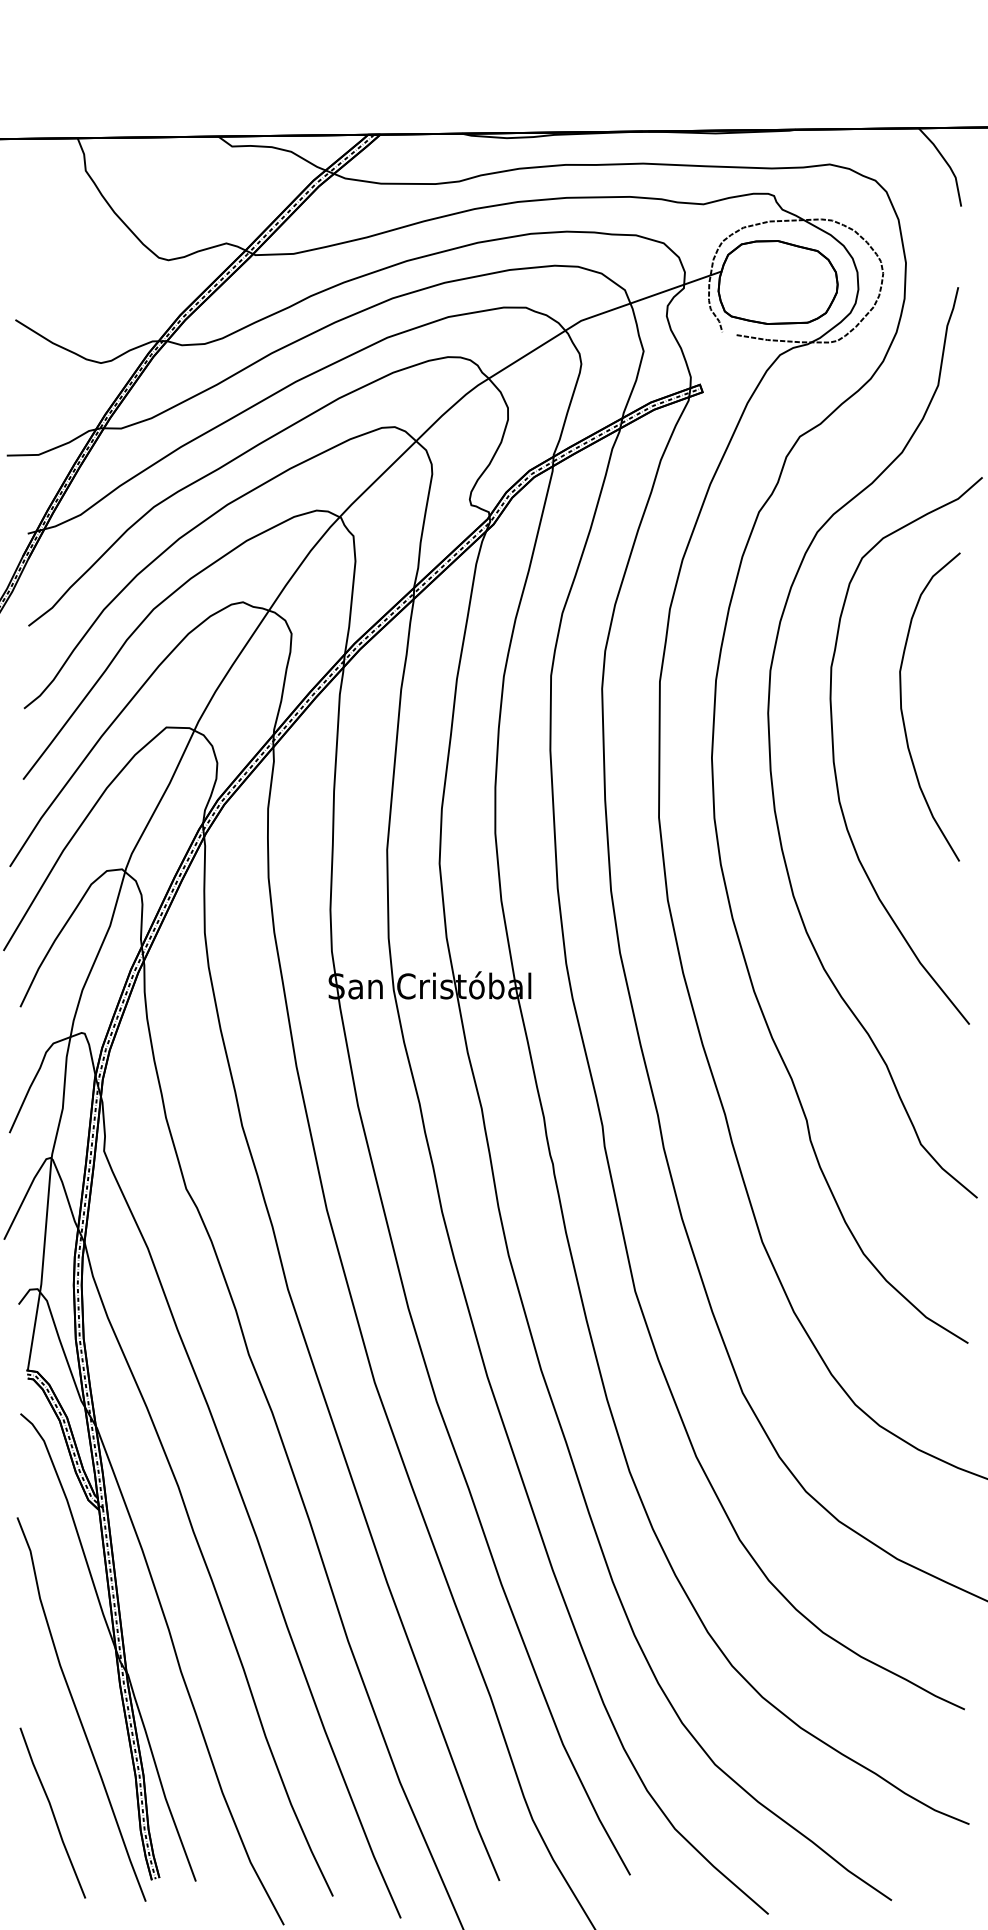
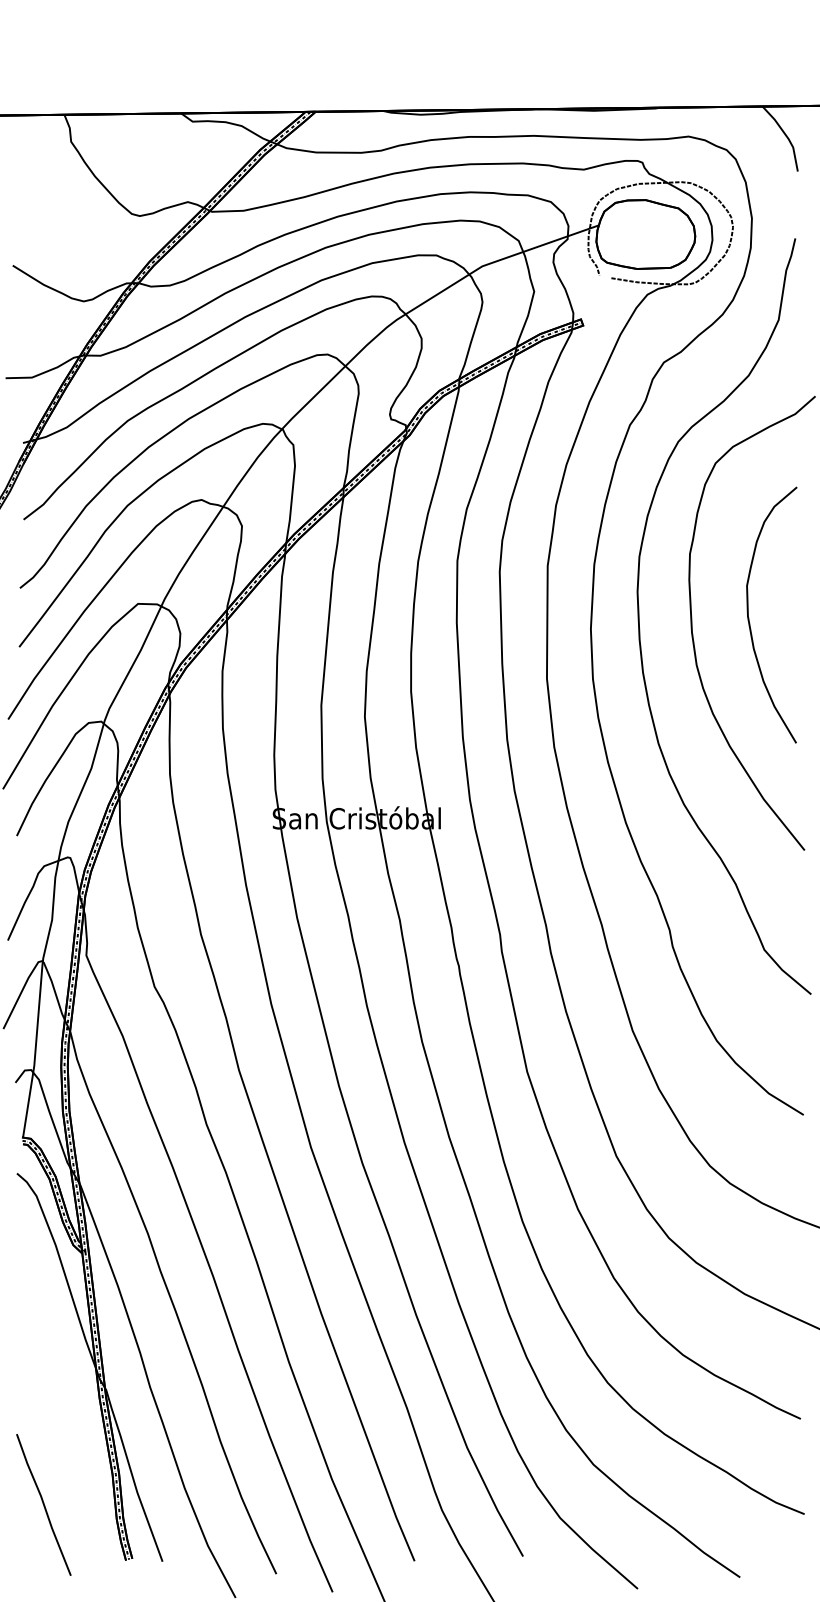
curve: (902, 708) -> (749, 616), moved
curve: (77, 1709) -> (64, 1418), removed

